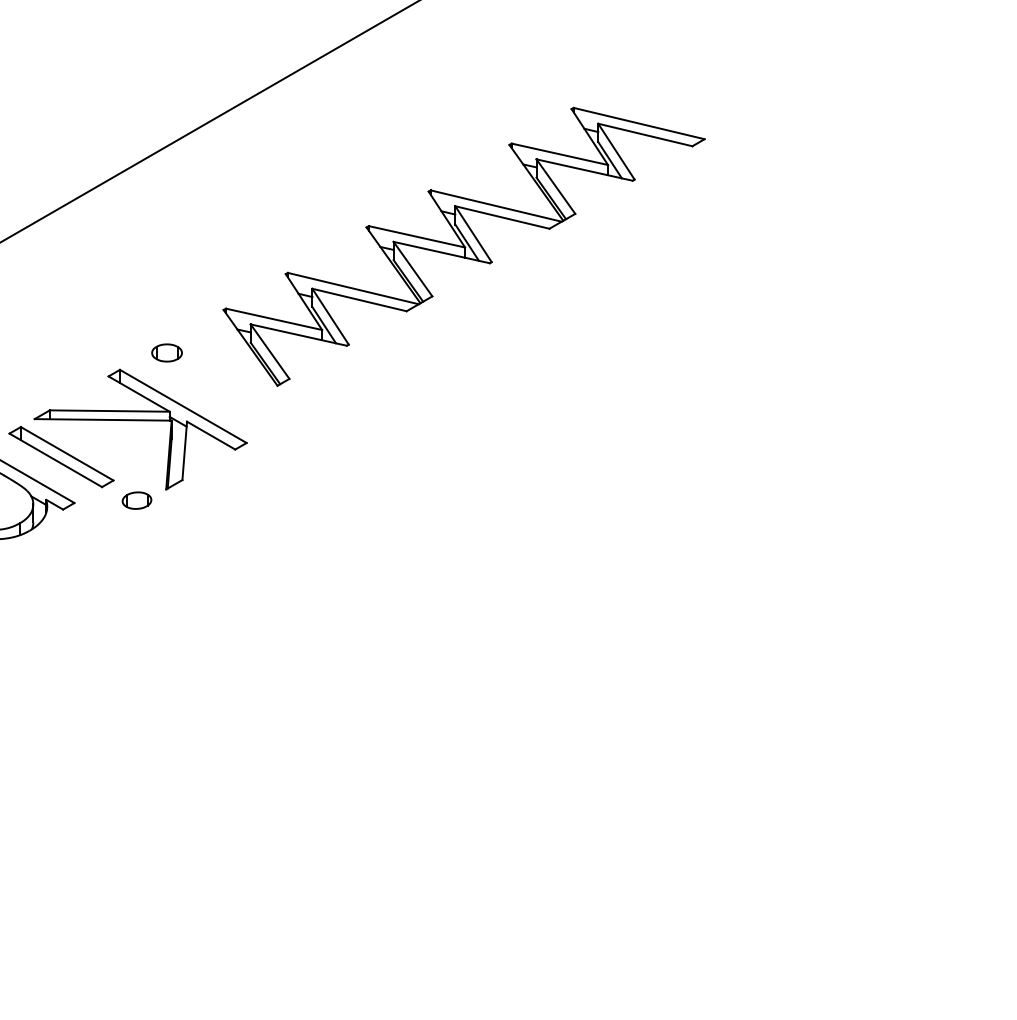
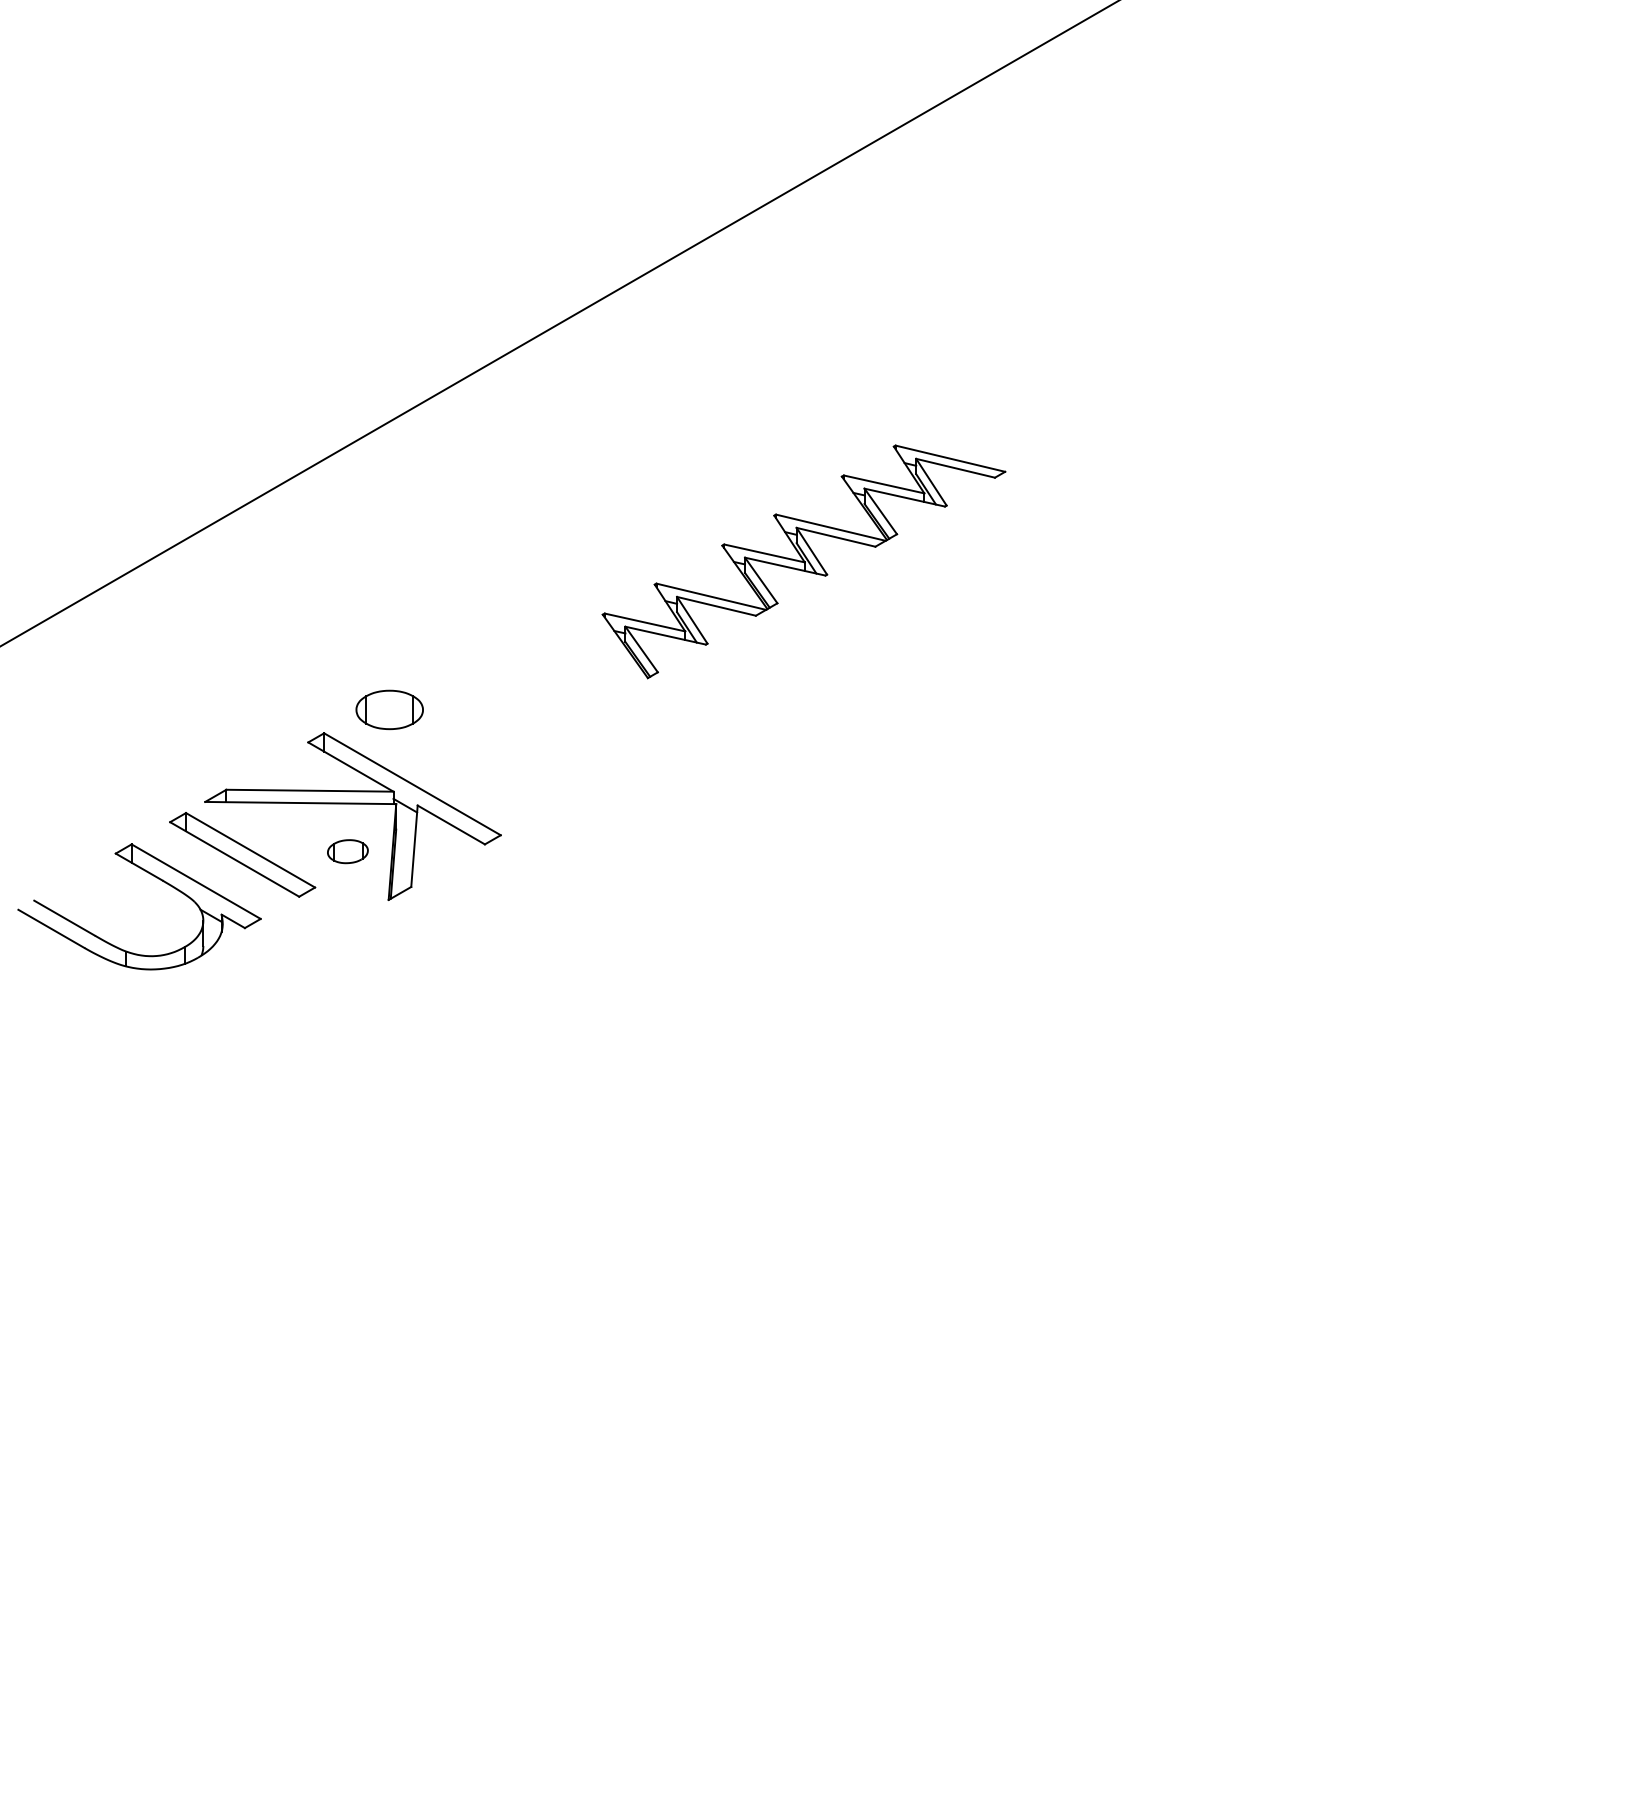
part: (463, 246) -> (803, 561), size x0.6
part: (166, 352) -> (389, 709), size x1.6
part: (136, 500) -> (347, 851), moved

